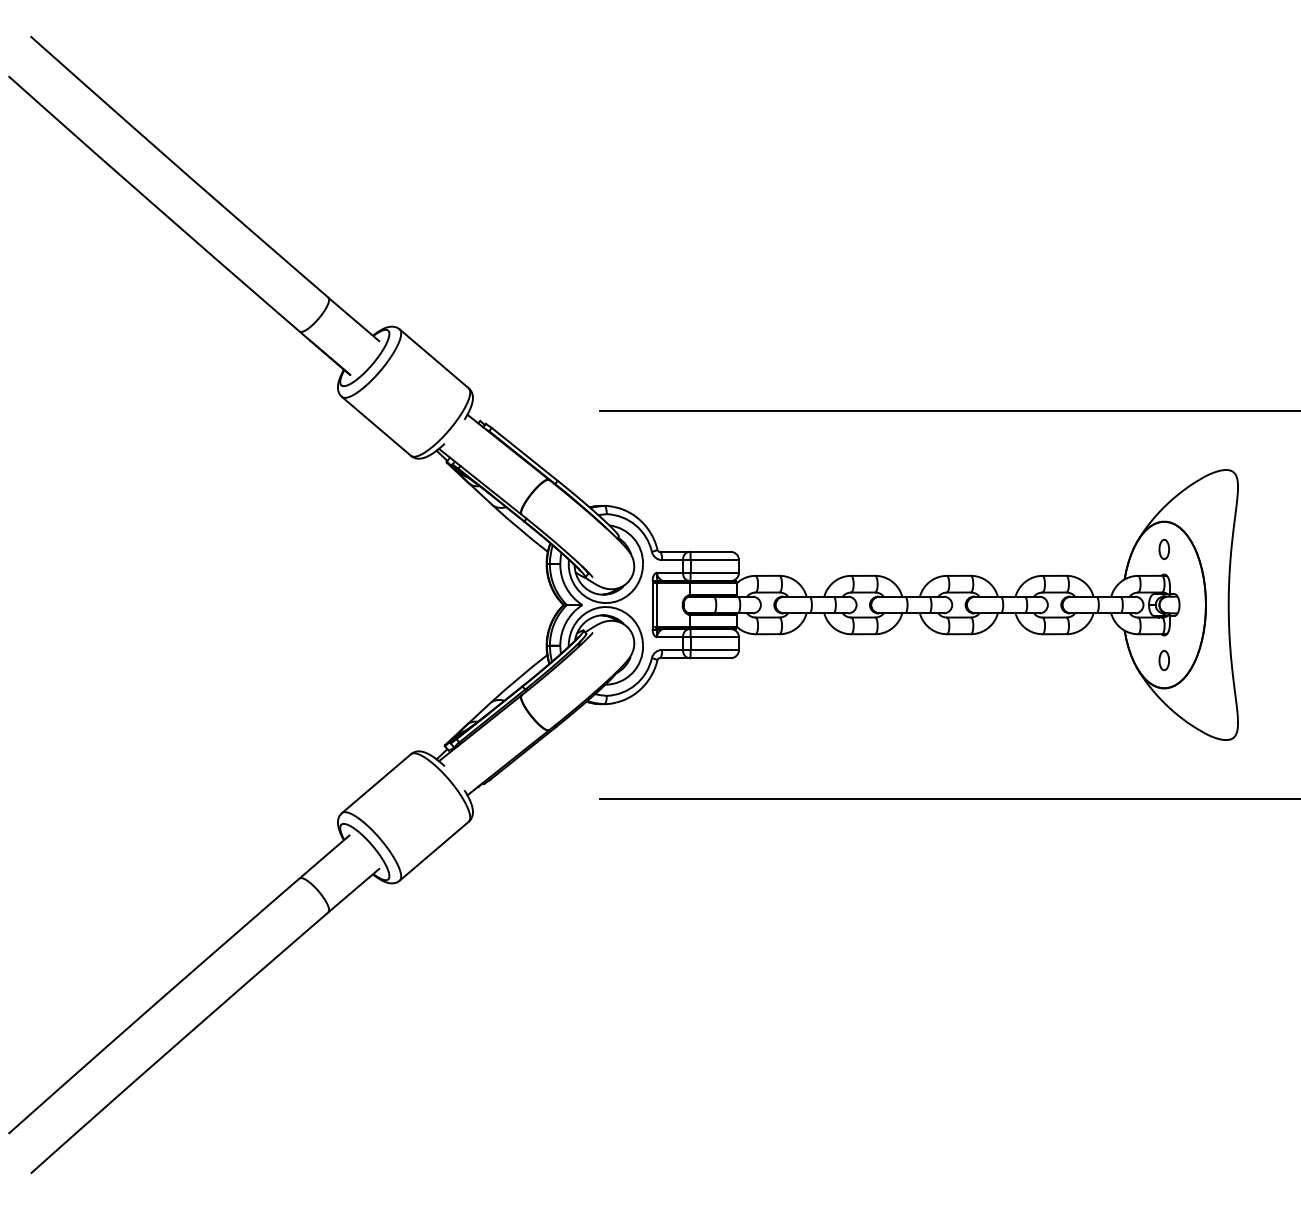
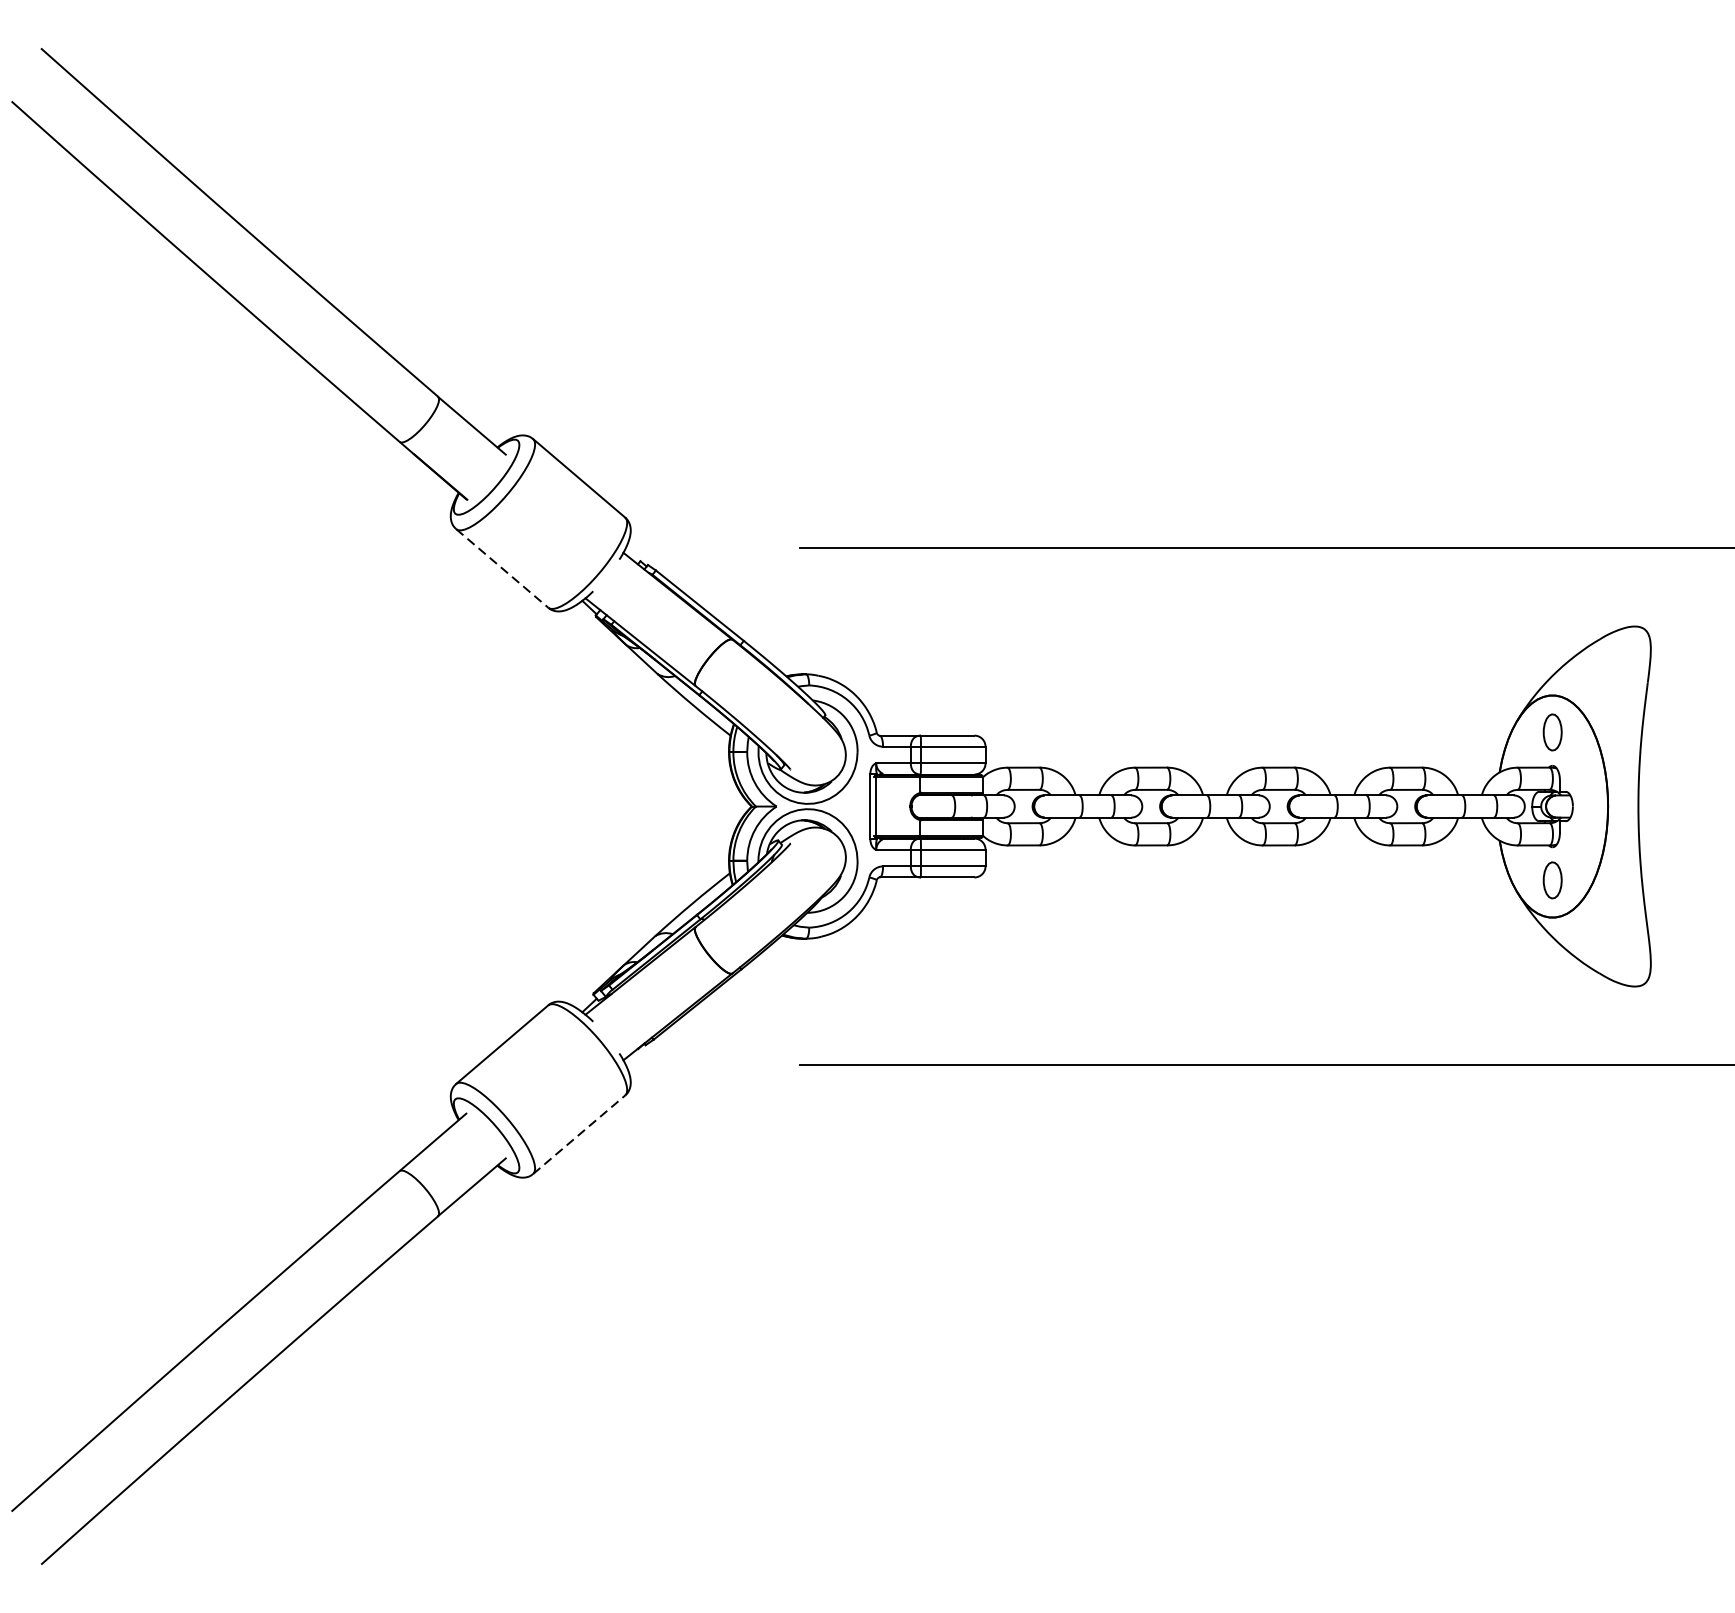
line: (376, 426) -> (502, 568), solid -> dashed
part: (1163, 549) -> (1551, 732), size x1.4
part: (1163, 660) -> (1551, 880), size x1.4
line: (434, 850) -> (579, 1133), solid -> dashed

